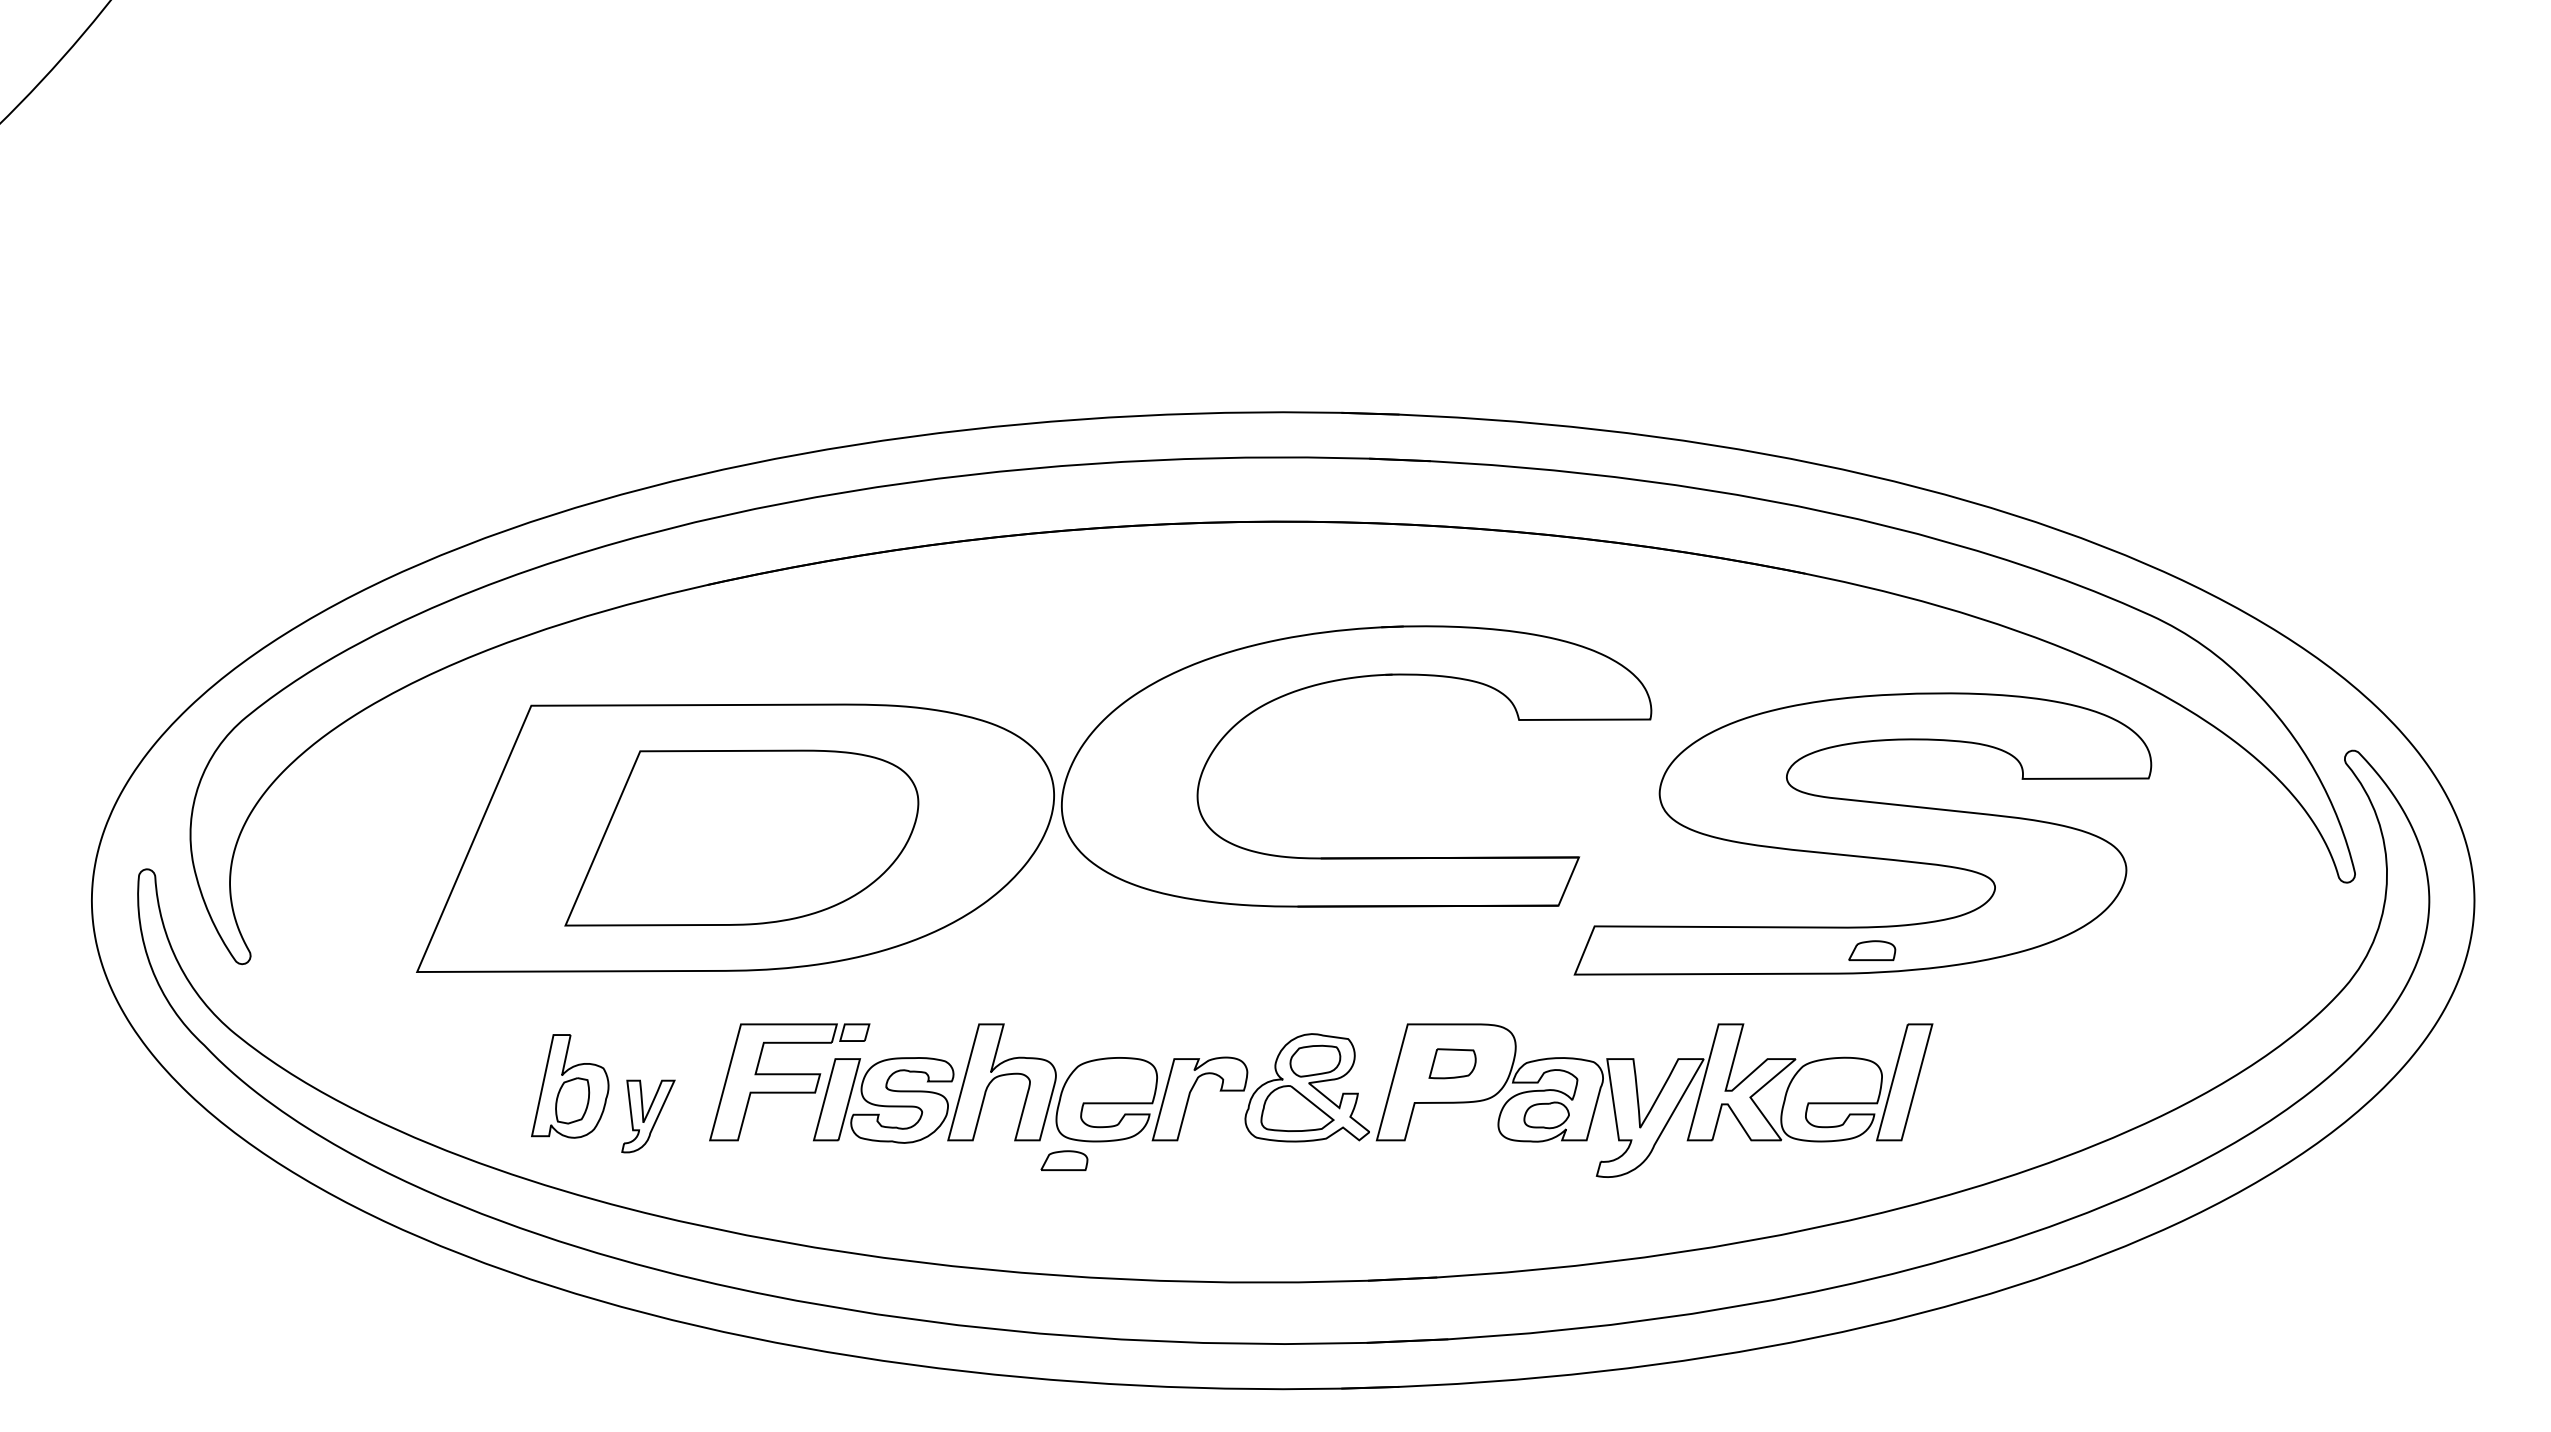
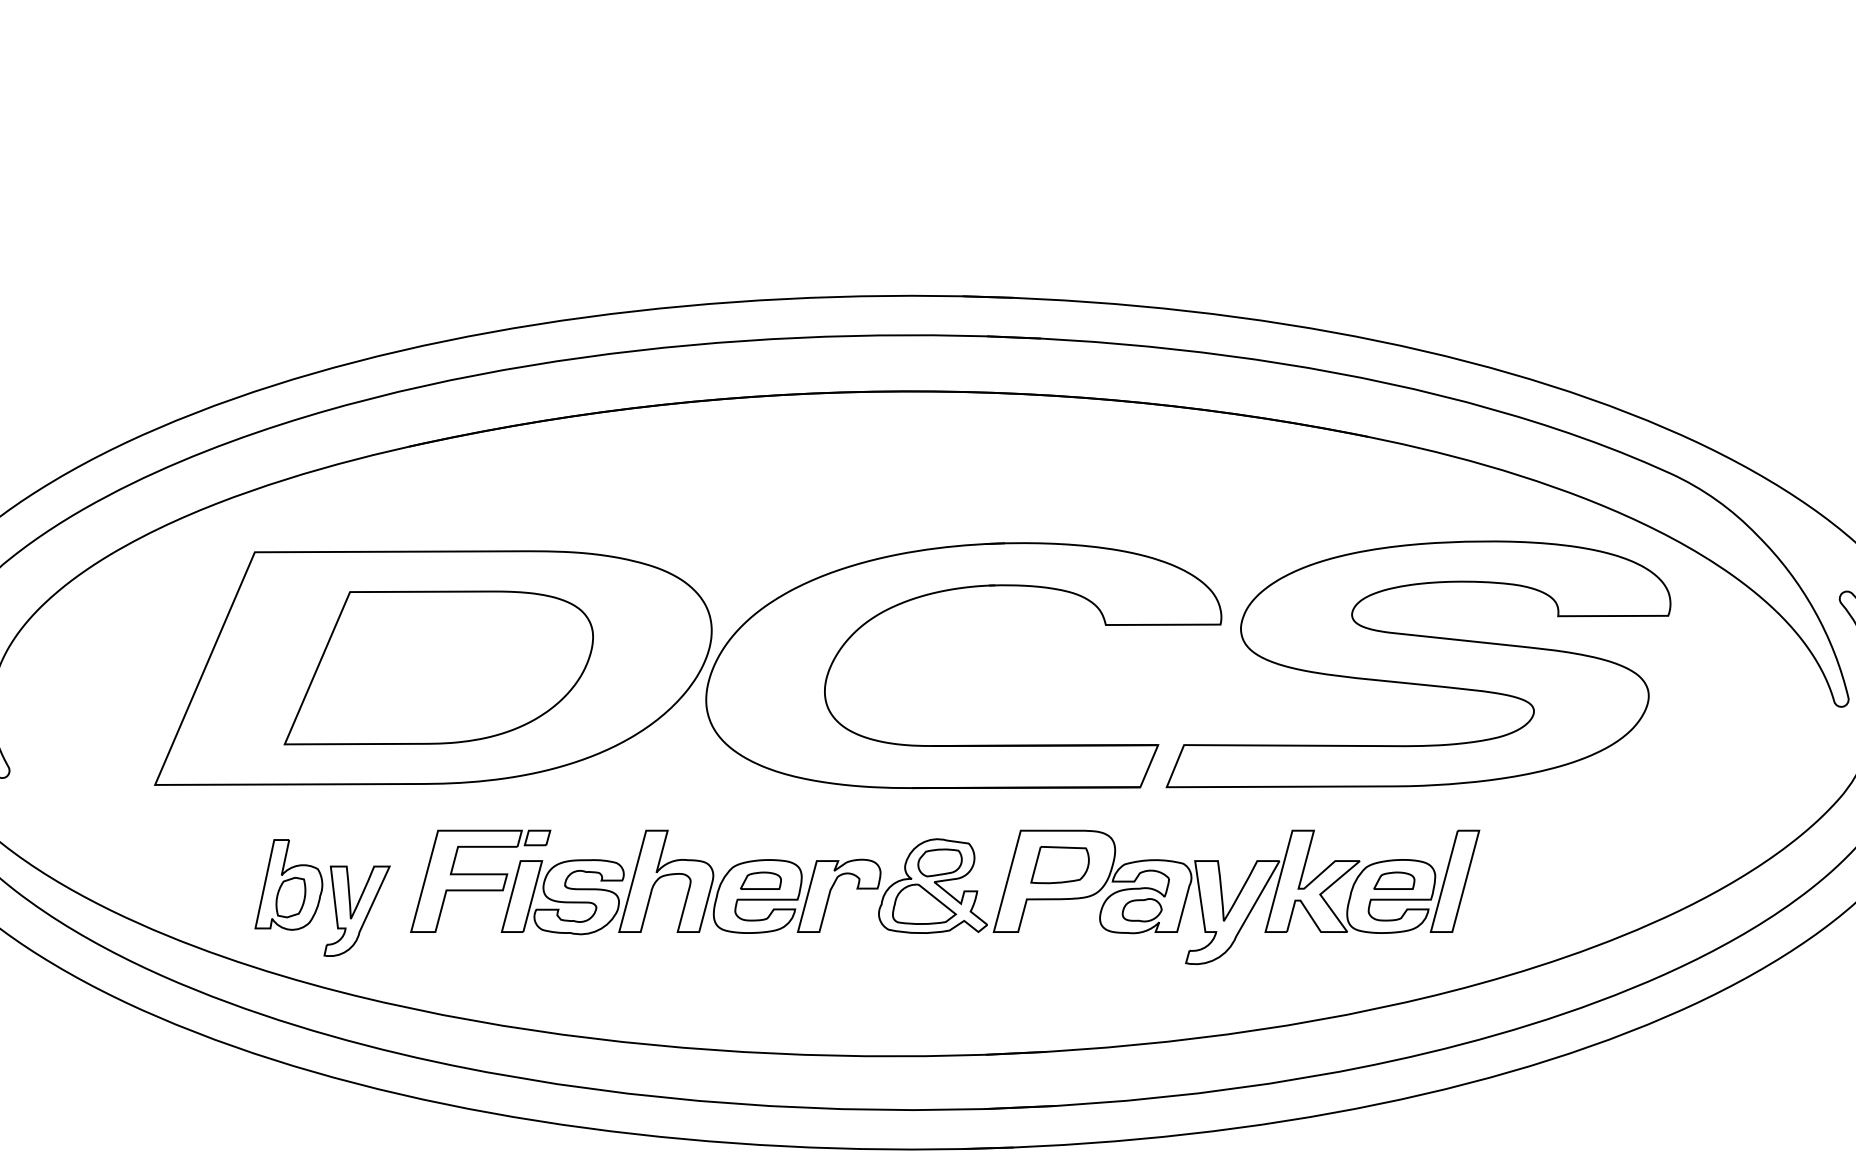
part: (1343, 680) -> (952, 590), moved
part: (1872, 950) -> (1394, 880), moved
part: (1452, 1063) -> (1059, 864), size x1.43
part: (648, 1116) -> (357, 911), size x1.43
part: (1064, 1160) -> (761, 880), moved

